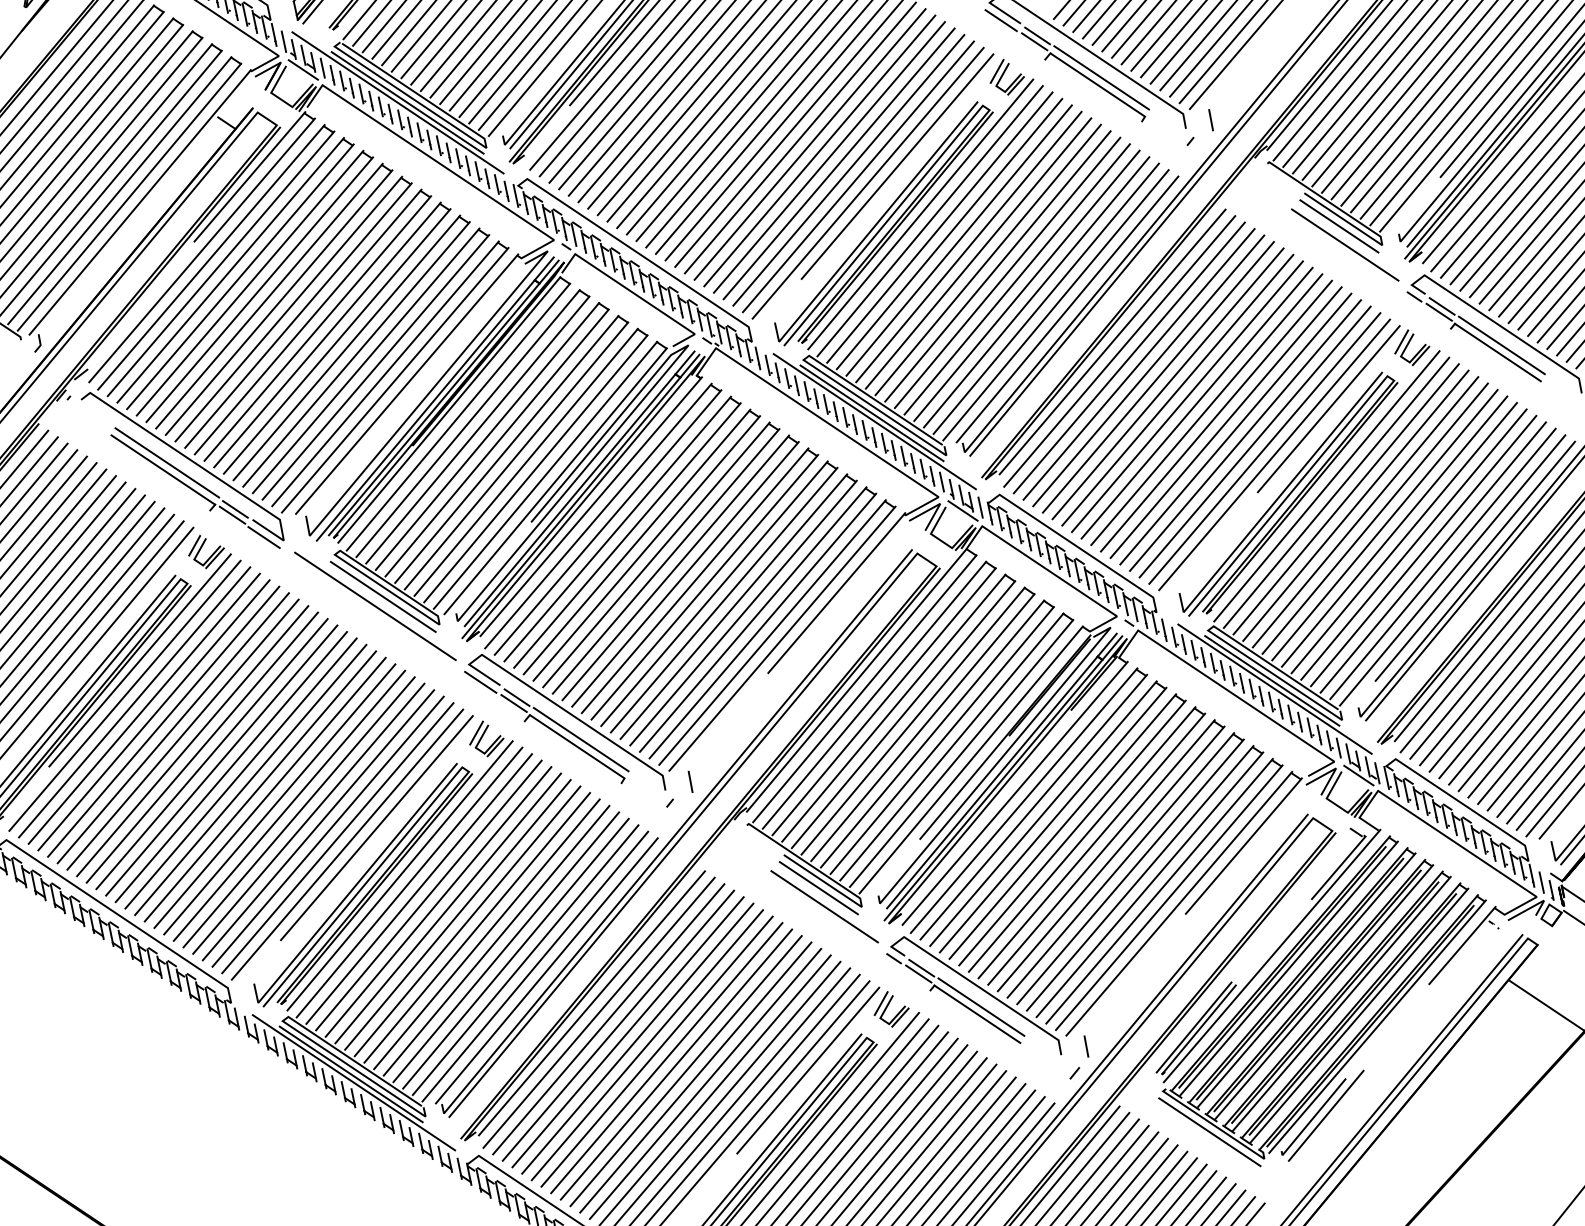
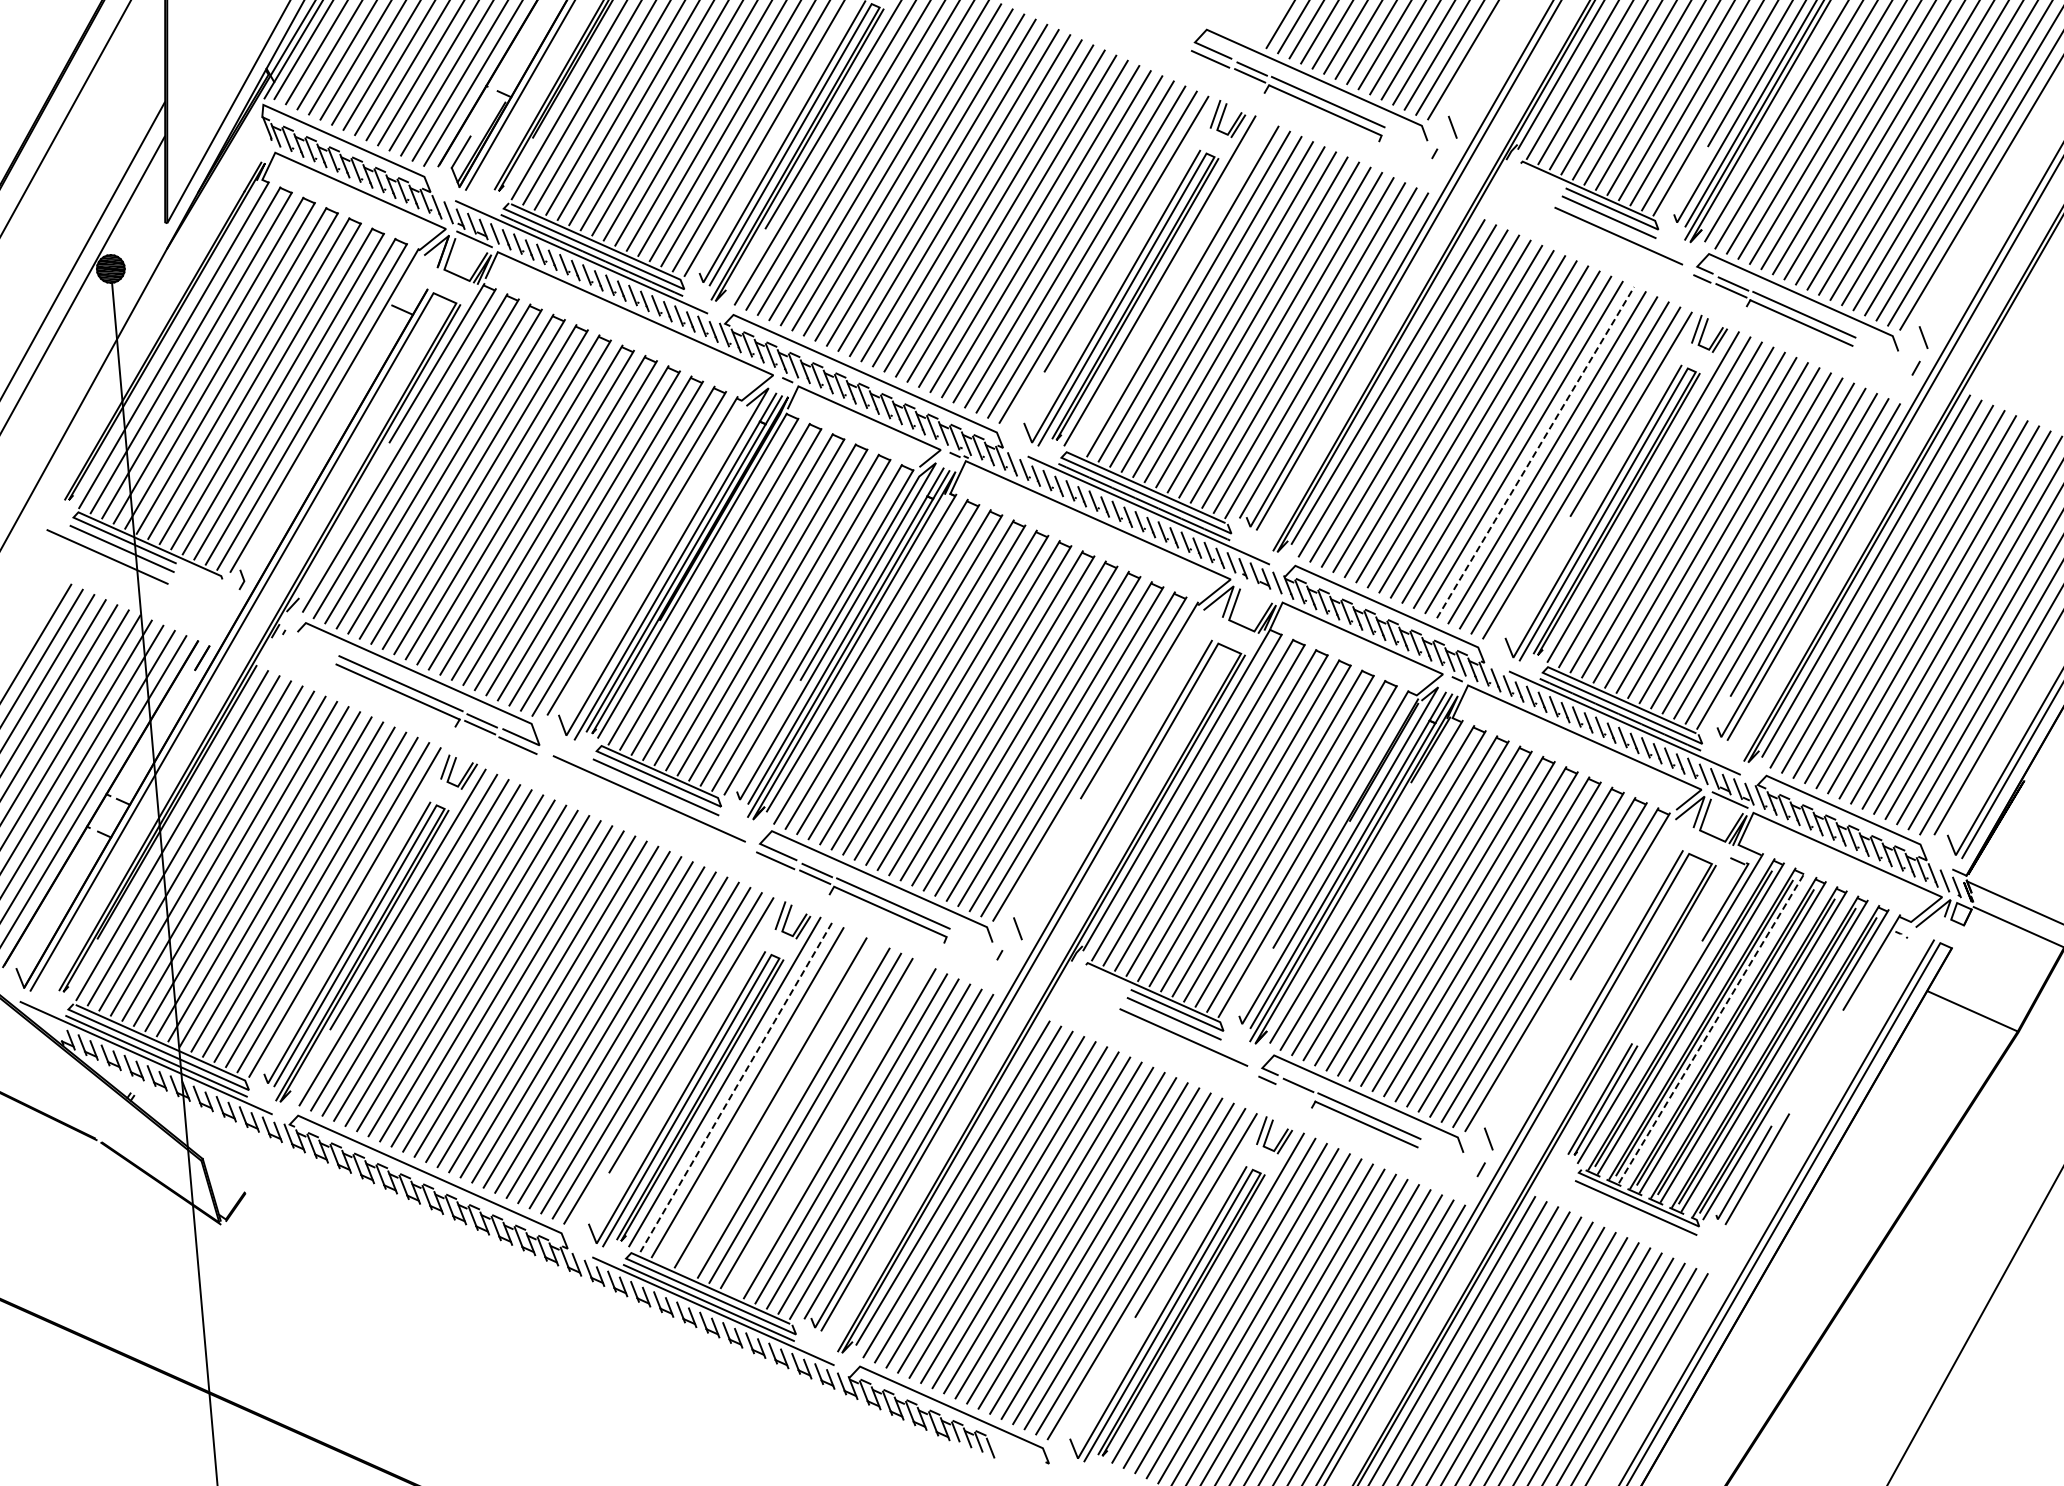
line: (929, 221) -> (1170, 286), removed
line: (1235, 428) -> (1535, 452), solid -> dashed
line: (962, 510) -> (1258, 589), removed
line: (408, 882) -> (735, 1087), solid -> dashed
line: (429, 895) -> (759, 1097), removed
line: (448, 907) -> (782, 1107), removed
line: (487, 934) -> (828, 1128), removed
line: (918, 973) -> (1296, 1091), removed
line: (1306, 980) -> (1711, 1028), solid -> dashed

